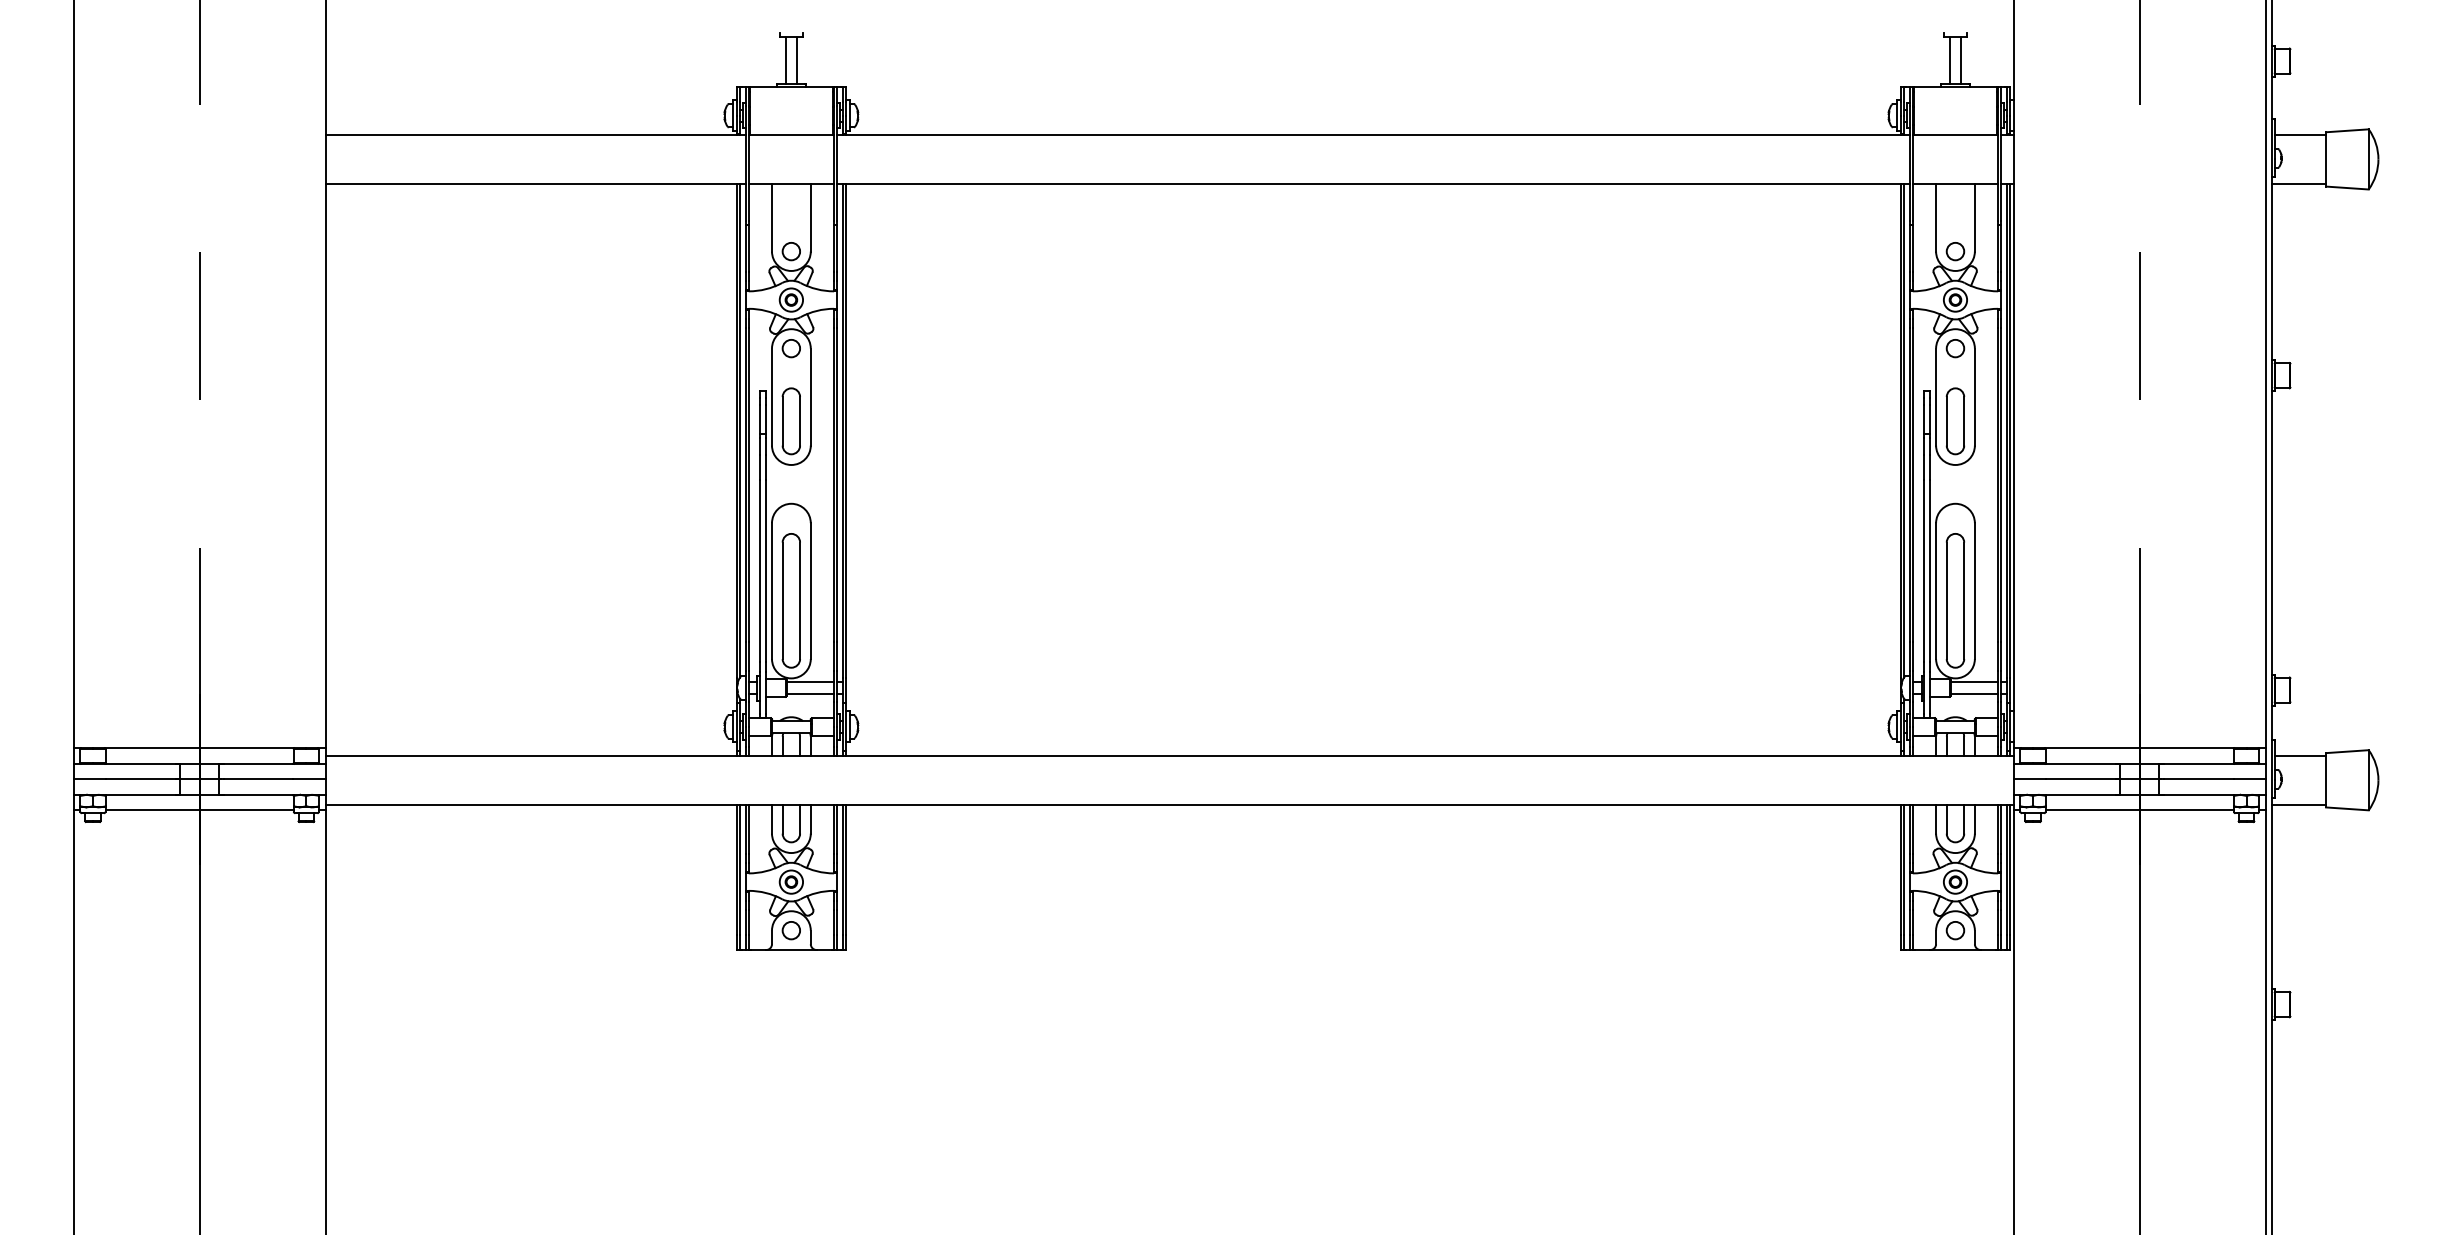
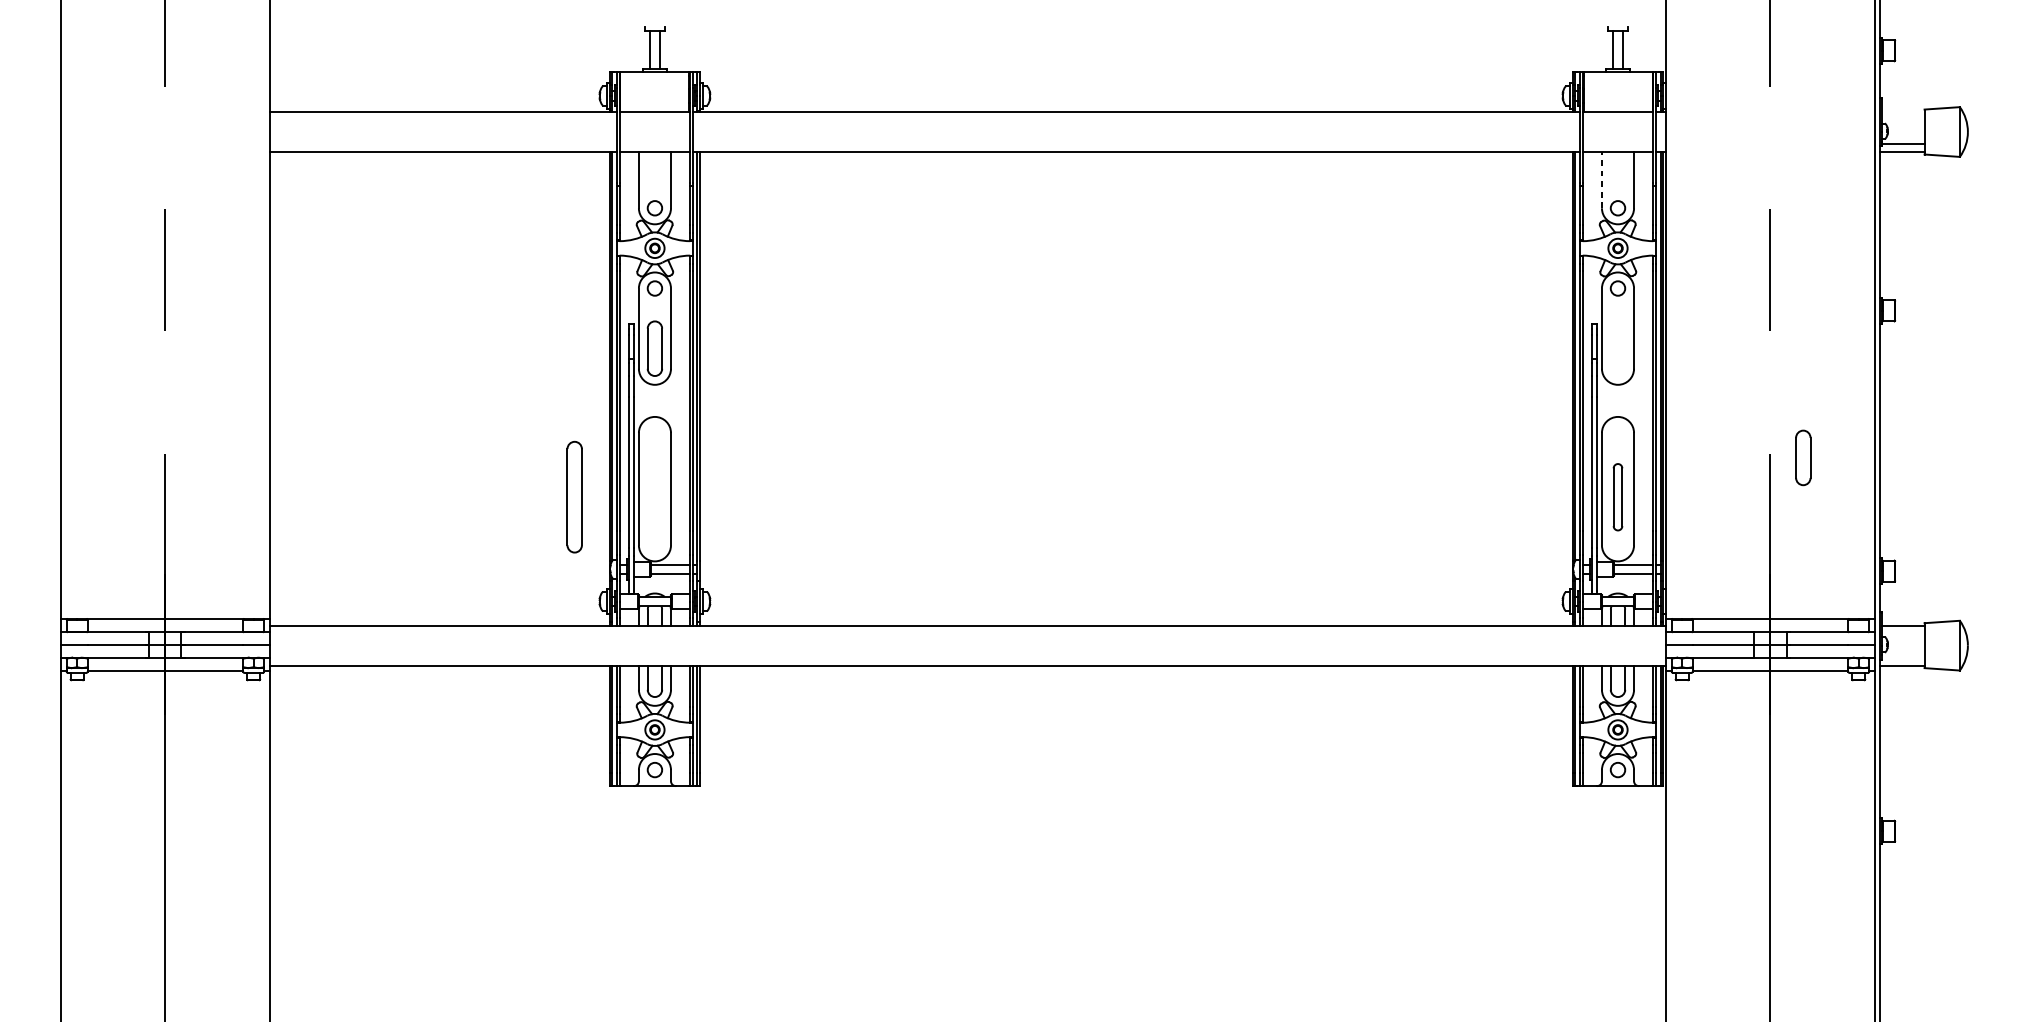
line: (2300, 135) -> (1903, 144), moved
line: (1936, 217) -> (1602, 180), solid -> dashed
part: (1955, 421) -> (1803, 458), moved
part: (790, 600) -> (573, 496), moved
part: (1955, 600) -> (1618, 496), size x0.6

